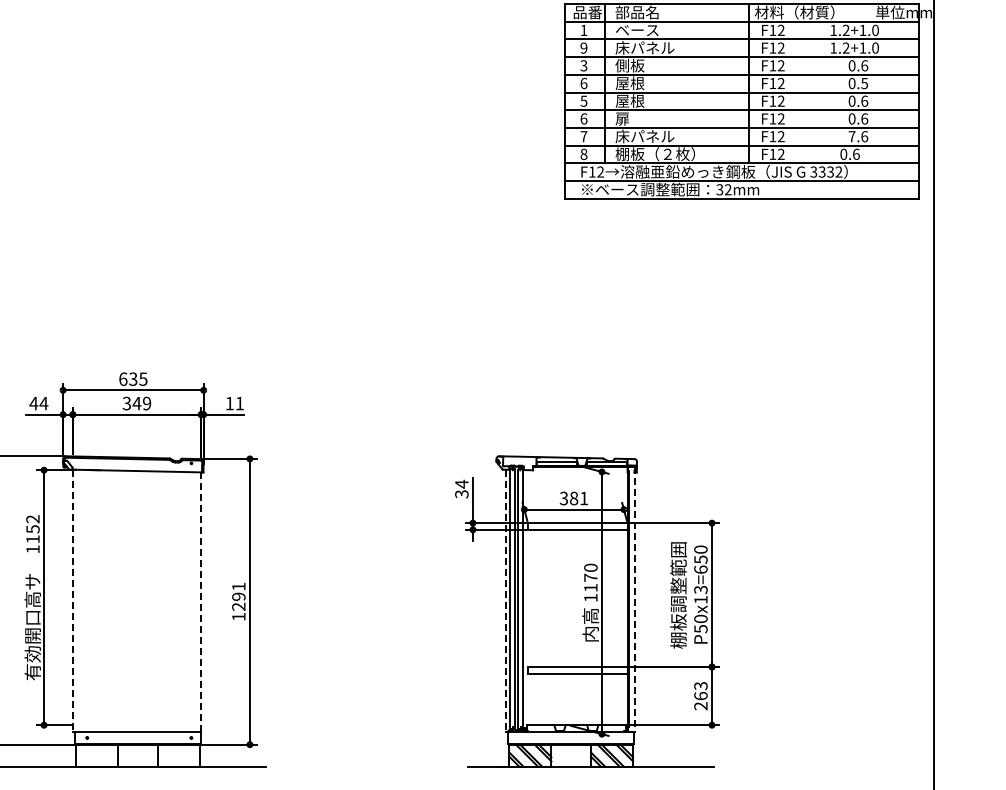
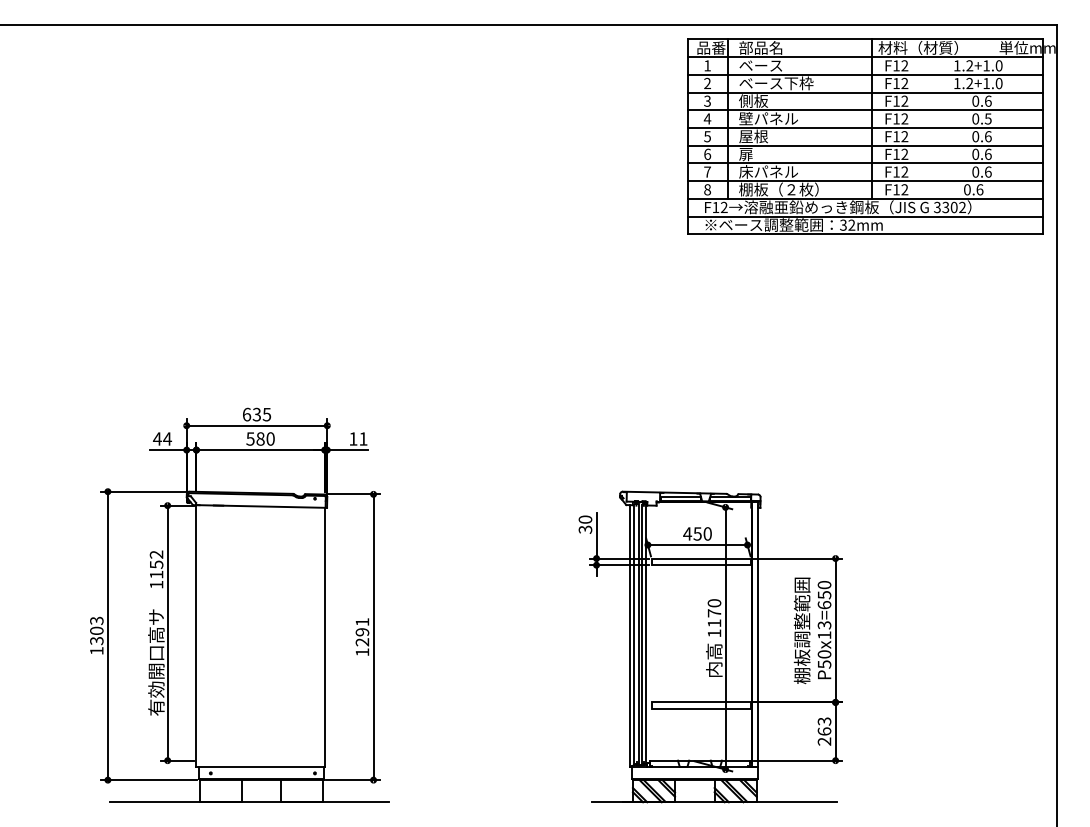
text: (583, 48) -> (707, 83), 9 -> 2
text: (652, 48) -> (776, 83), 床パネル -> ベース下枠
text: (582, 83) -> (706, 118), 6 -> 4
text: (644, 83) -> (768, 118), 屋根 -> 壁パネル
text: (851, 136) -> (975, 171), 7.6 -> 0.6
text: (829, 172) -> (953, 207), 3332 -> 3302
text: (136, 403) -> (260, 438), 349 -> 580
text: (461, 484) -> (585, 519), 34 -> 30
text: (573, 498) -> (697, 533), 381 -> 450
line: (634, 599) -> (758, 634), dashed -> solid
line: (72, 601) -> (196, 636), dashed -> solid
line: (505, 601) -> (629, 636), dashed -> solid
line: (200, 602) -> (324, 637), dashed -> solid

